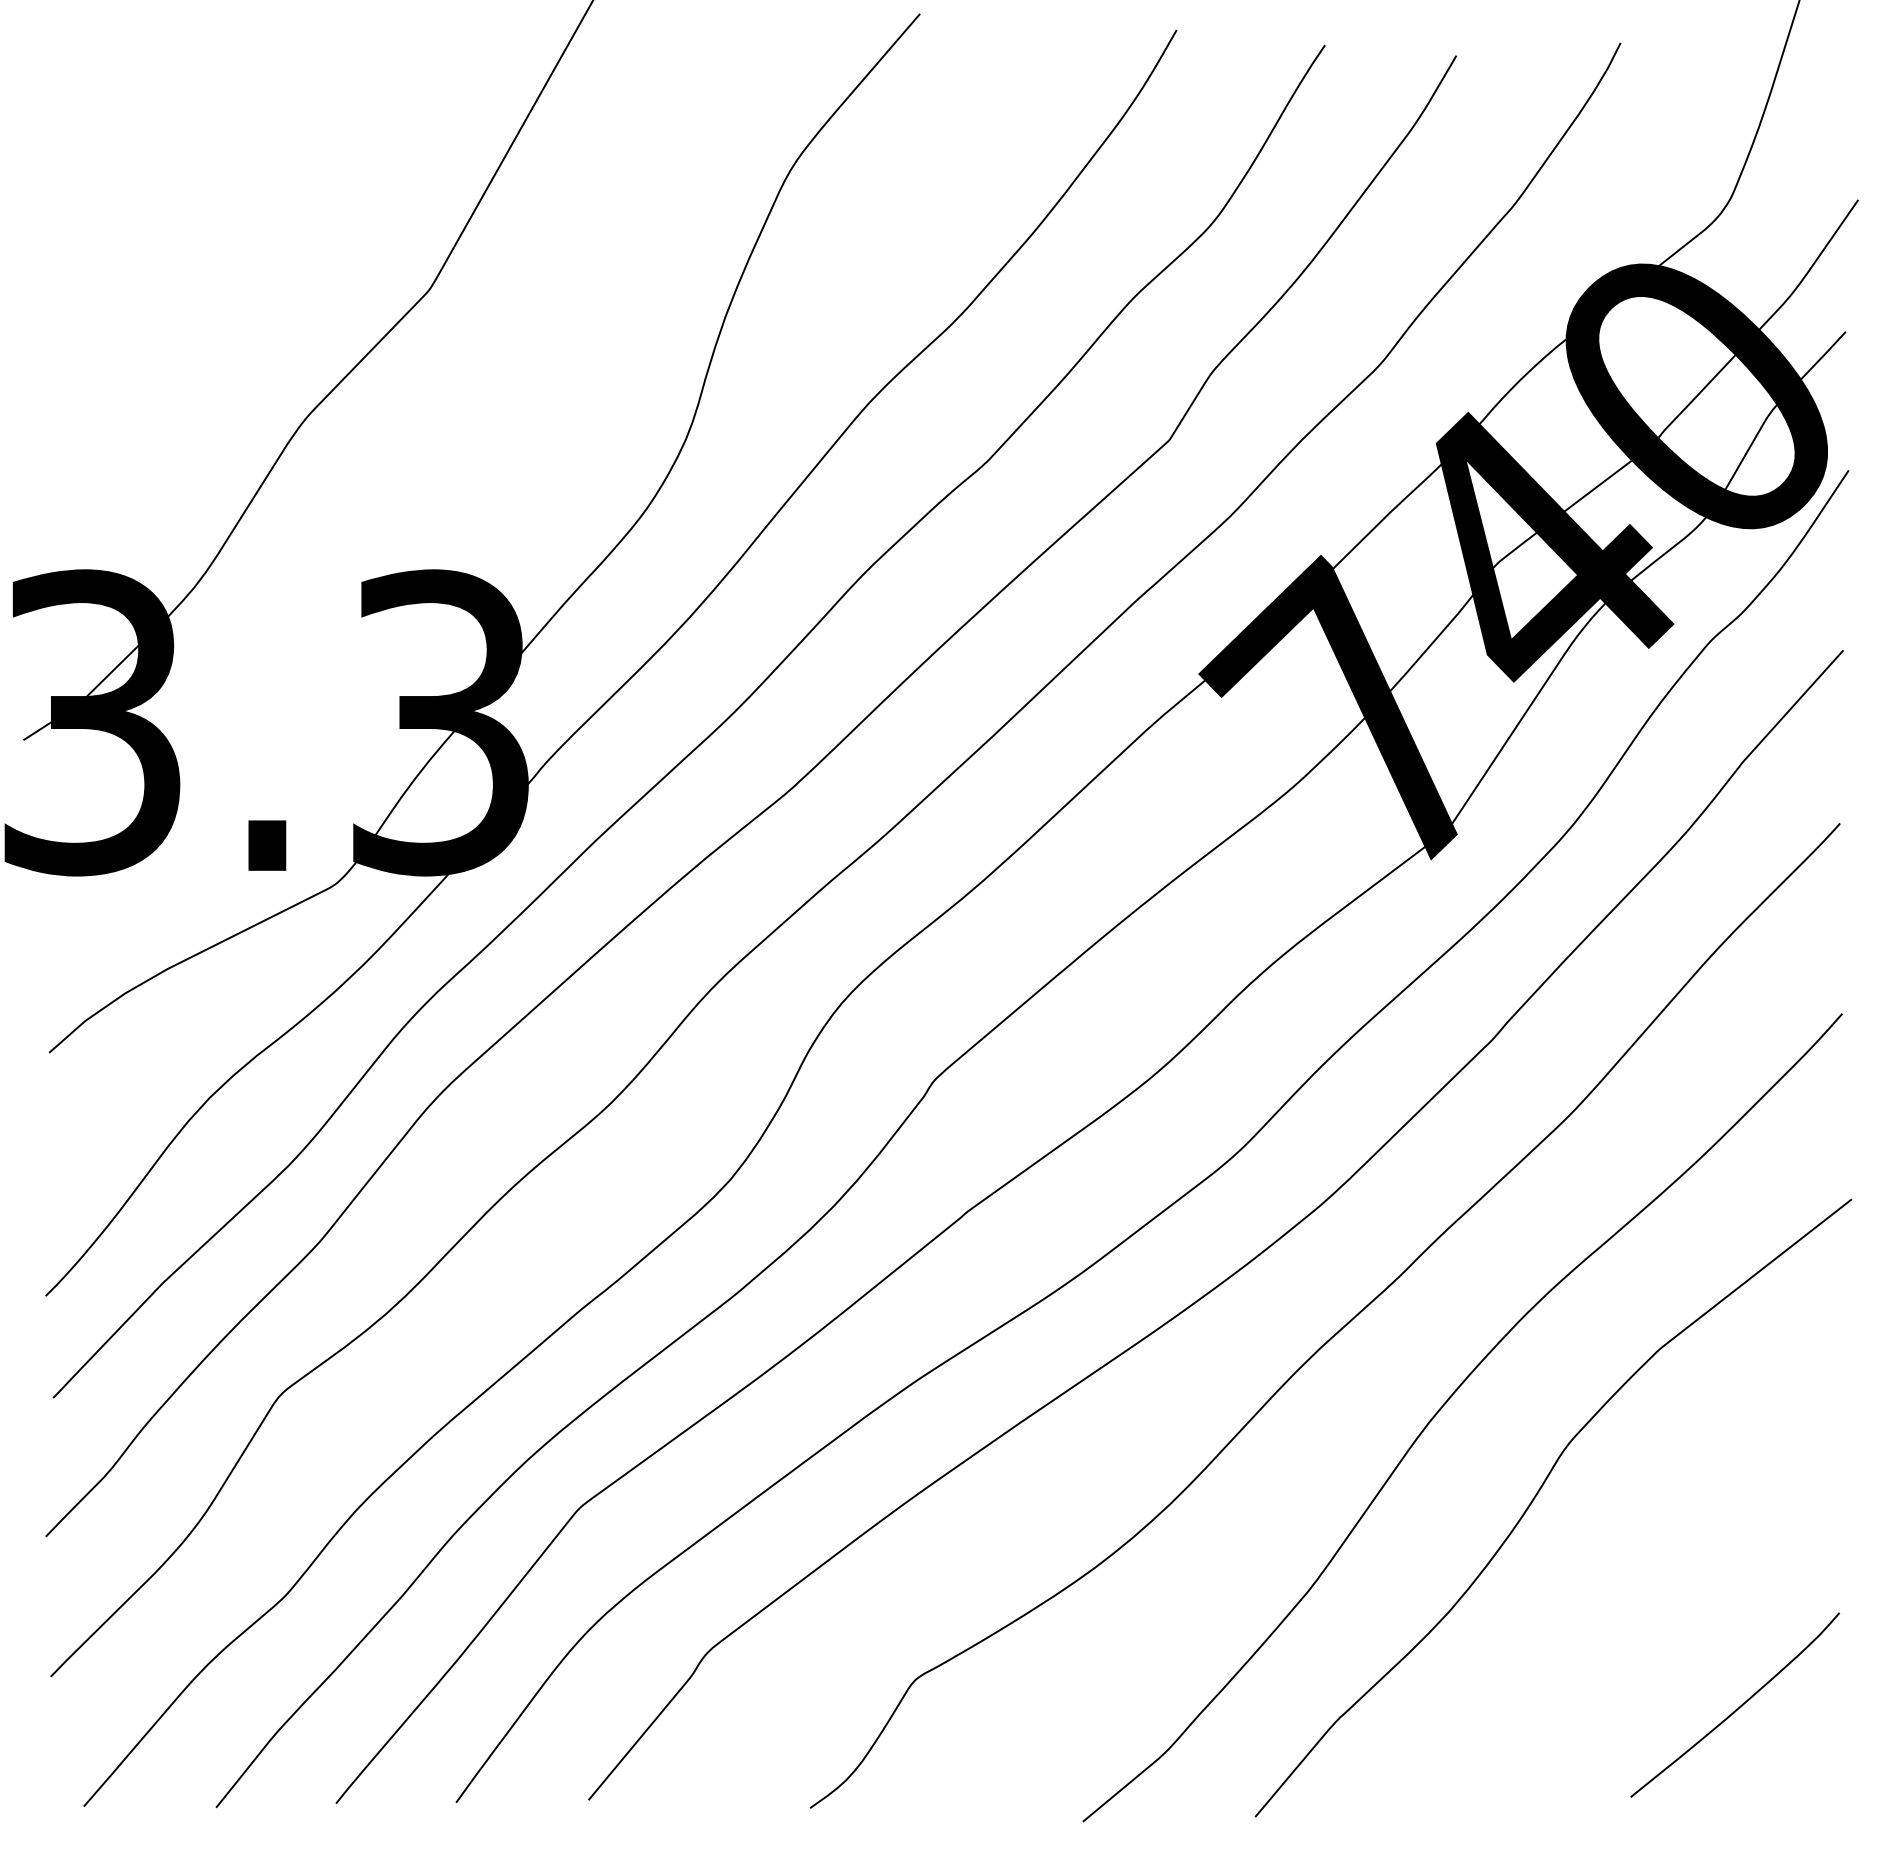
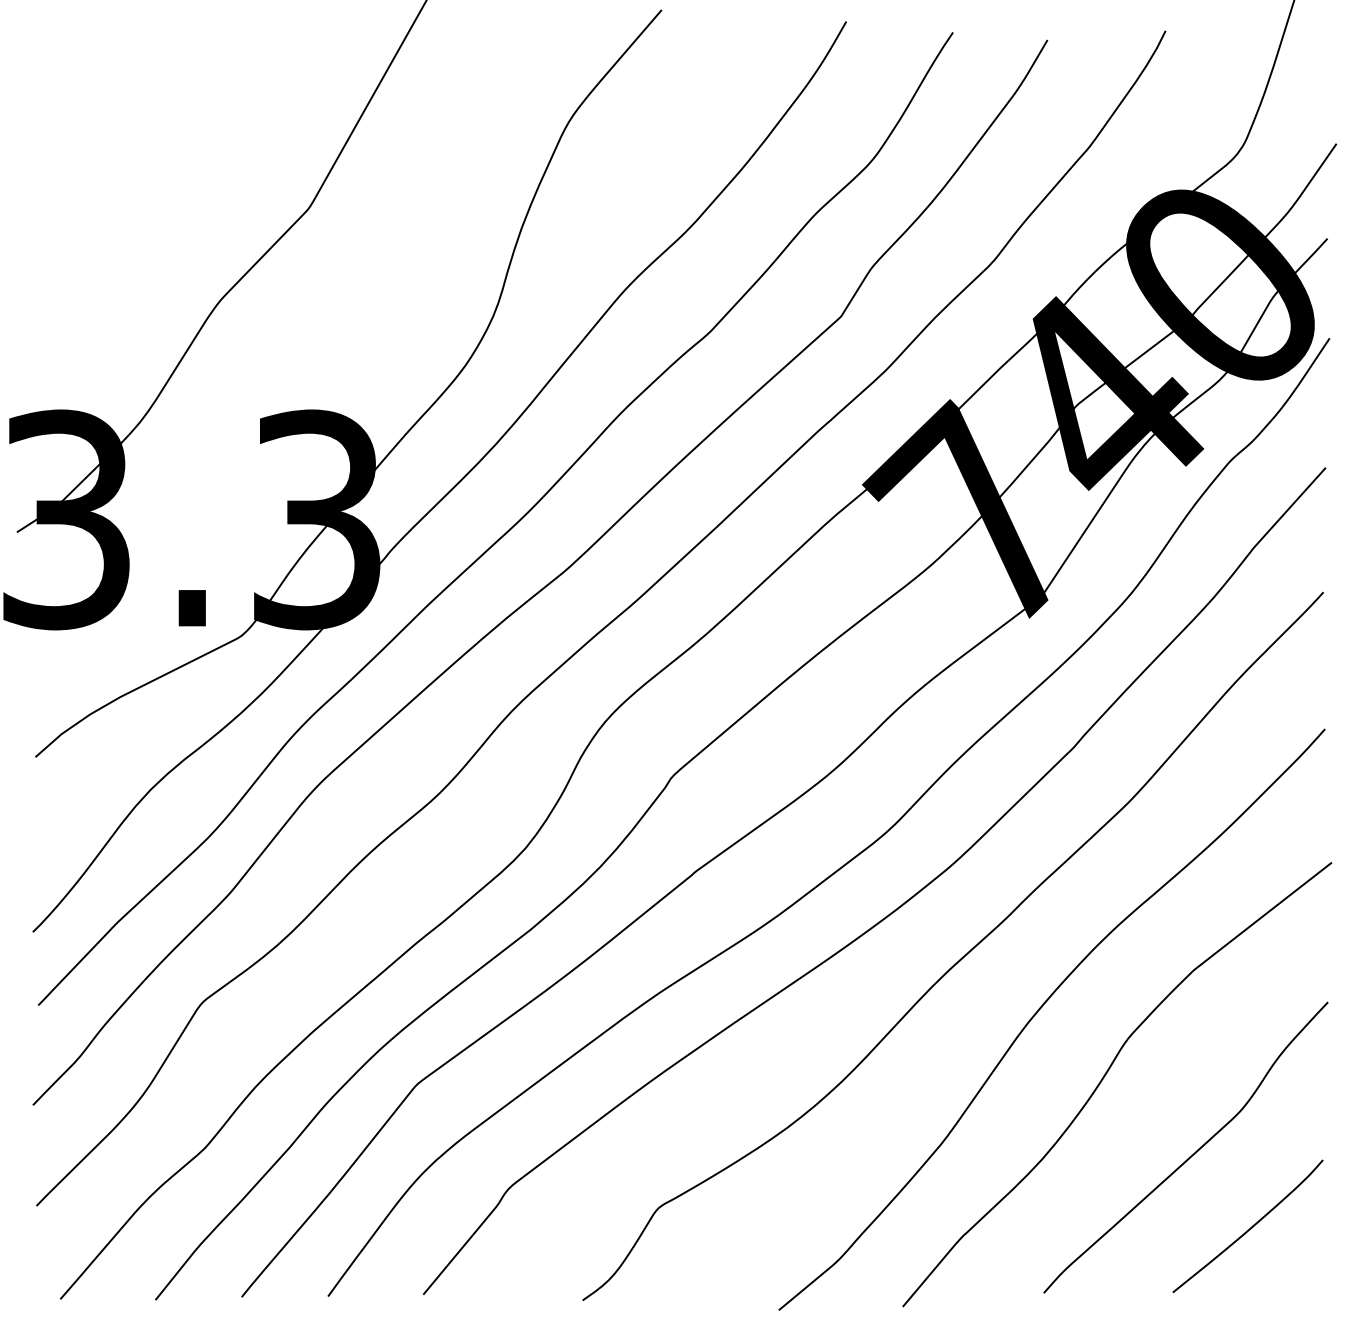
curve: (1655, 1606) -> (1190, 1155), added

